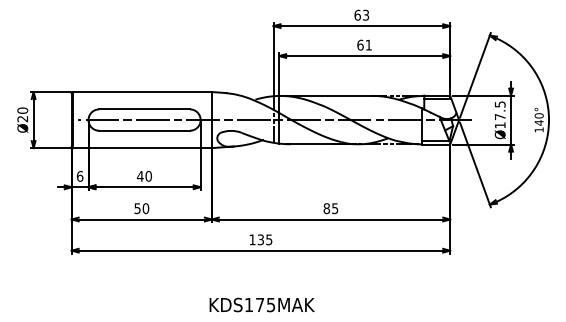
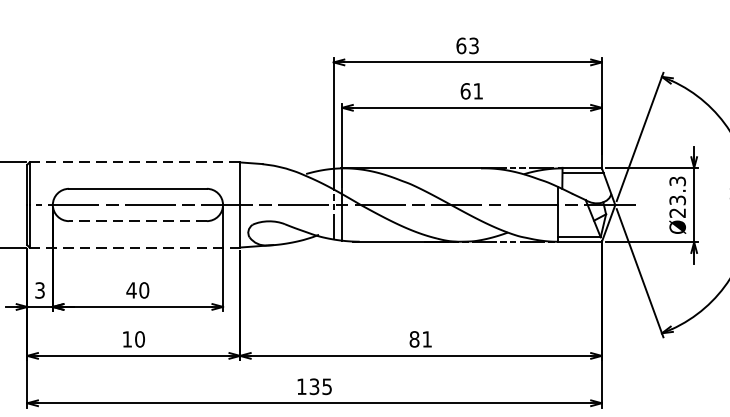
line: (142, 92) -> (134, 163), solid -> dashed
text: (499, 114) -> (676, 196), Ø17.5 -> Ø23.3
line: (144, 130) -> (137, 220), solid -> dashed
line: (143, 148) -> (136, 248), solid -> dashed
text: (79, 176) -> (39, 290), 6 -> 3
text: (137, 208) -> (127, 339), 50 -> 10
text: (335, 208) -> (427, 339), 85 -> 81

